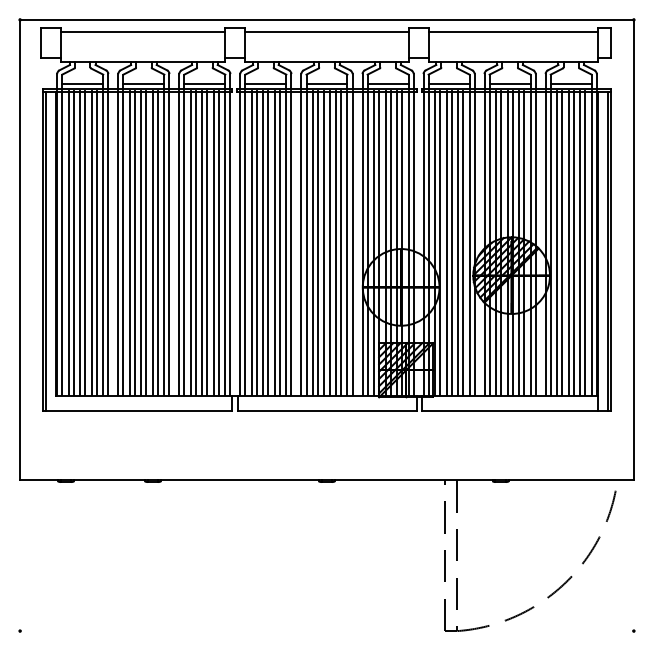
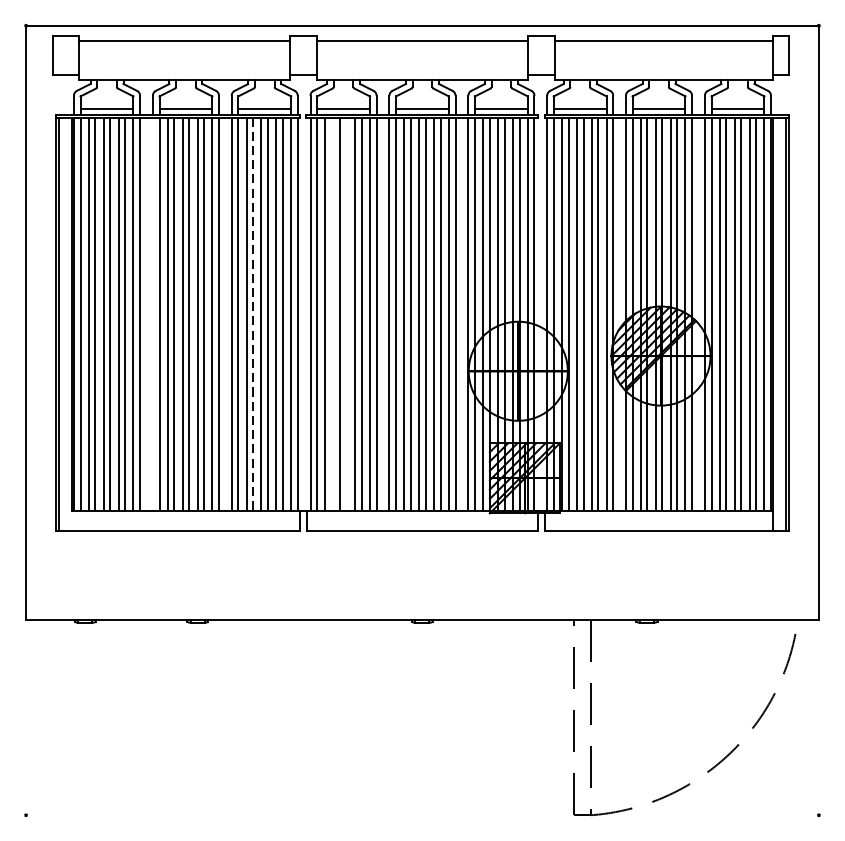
line: (118, 242) -> (153, 313), removed
line: (256, 242) -> (331, 313), removed
line: (268, 242) -> (346, 313), removed
line: (195, 243) -> (252, 314), solid -> dashed

